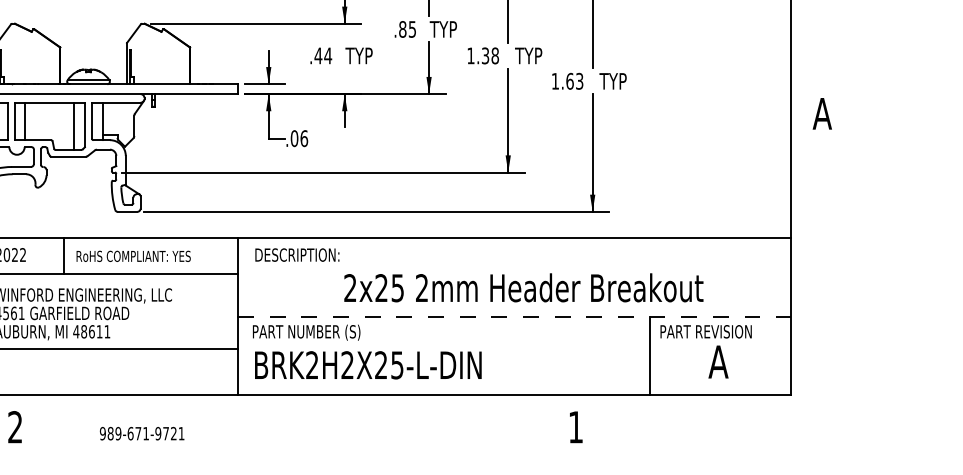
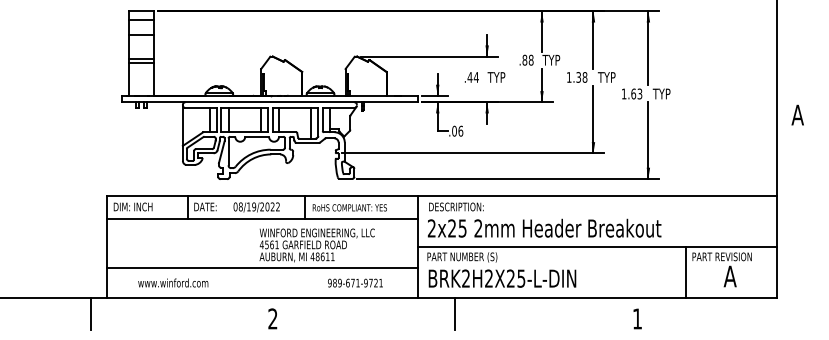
text: (411, 28) -> (530, 59), .85 -> .88
text: (523, 286) -> (544, 227), moved
line: (514, 317) -> (597, 247), dashed -> solid
line: (296, 418) -> (455, 313), added
text: (142, 432) -> (355, 282), moved

